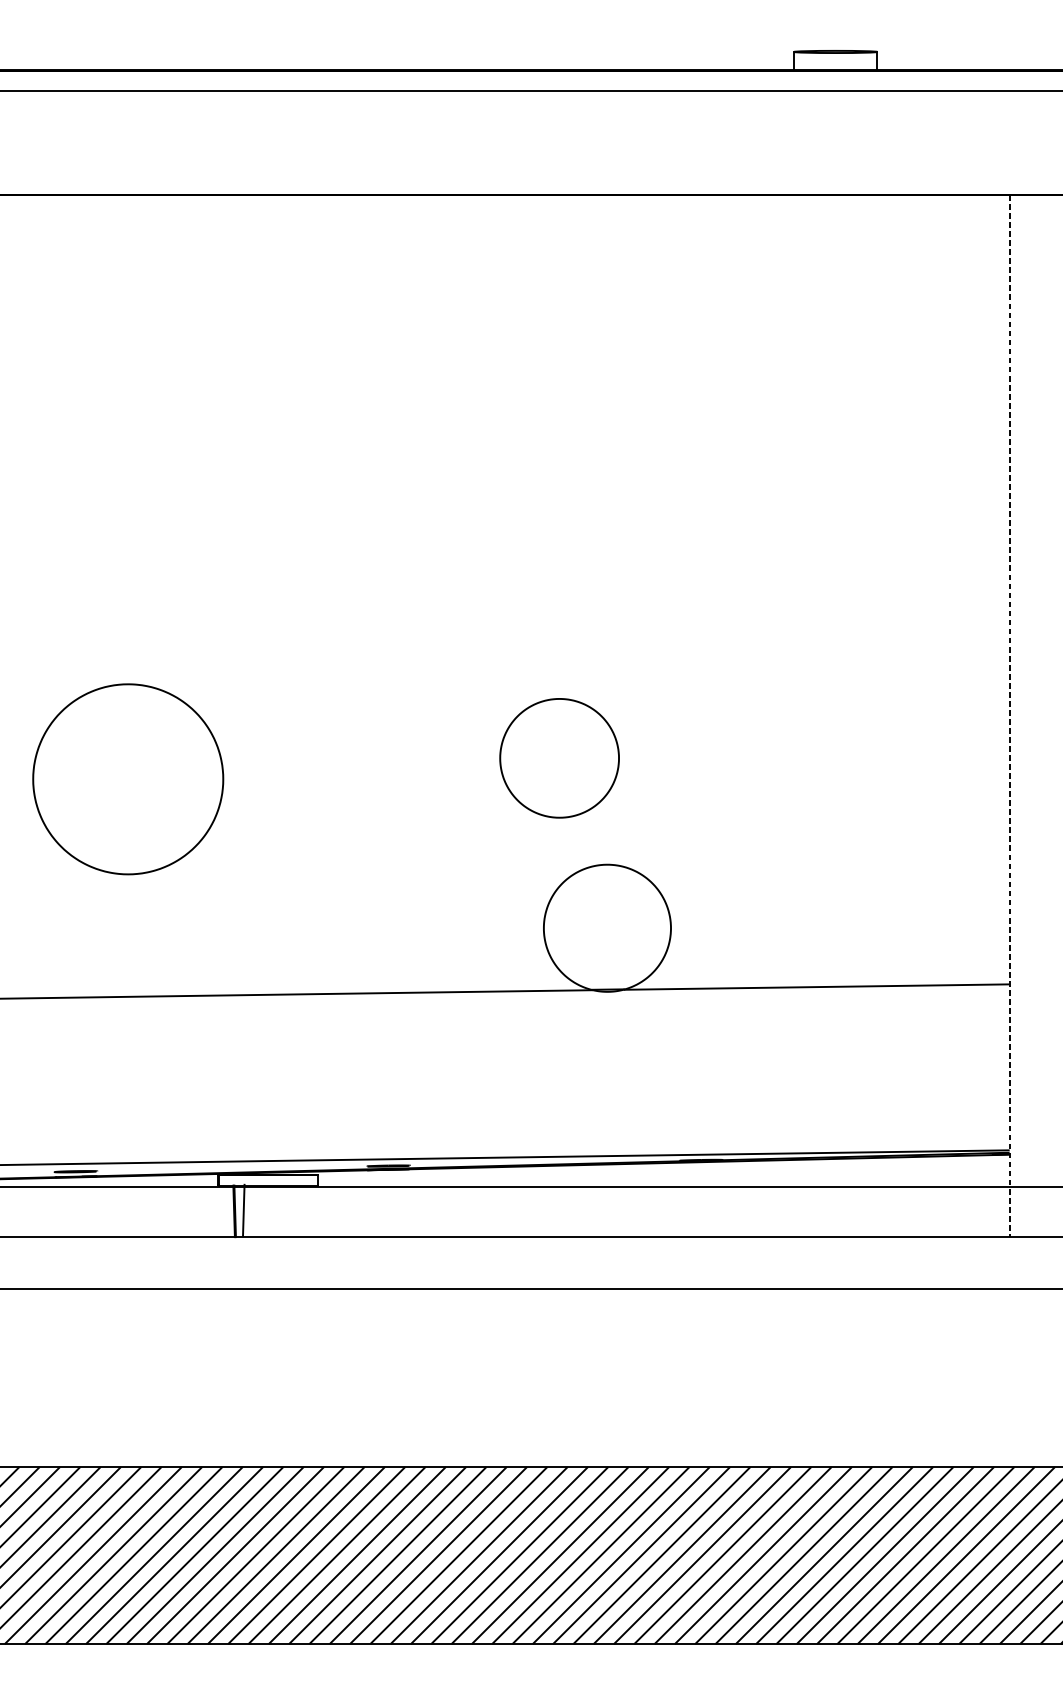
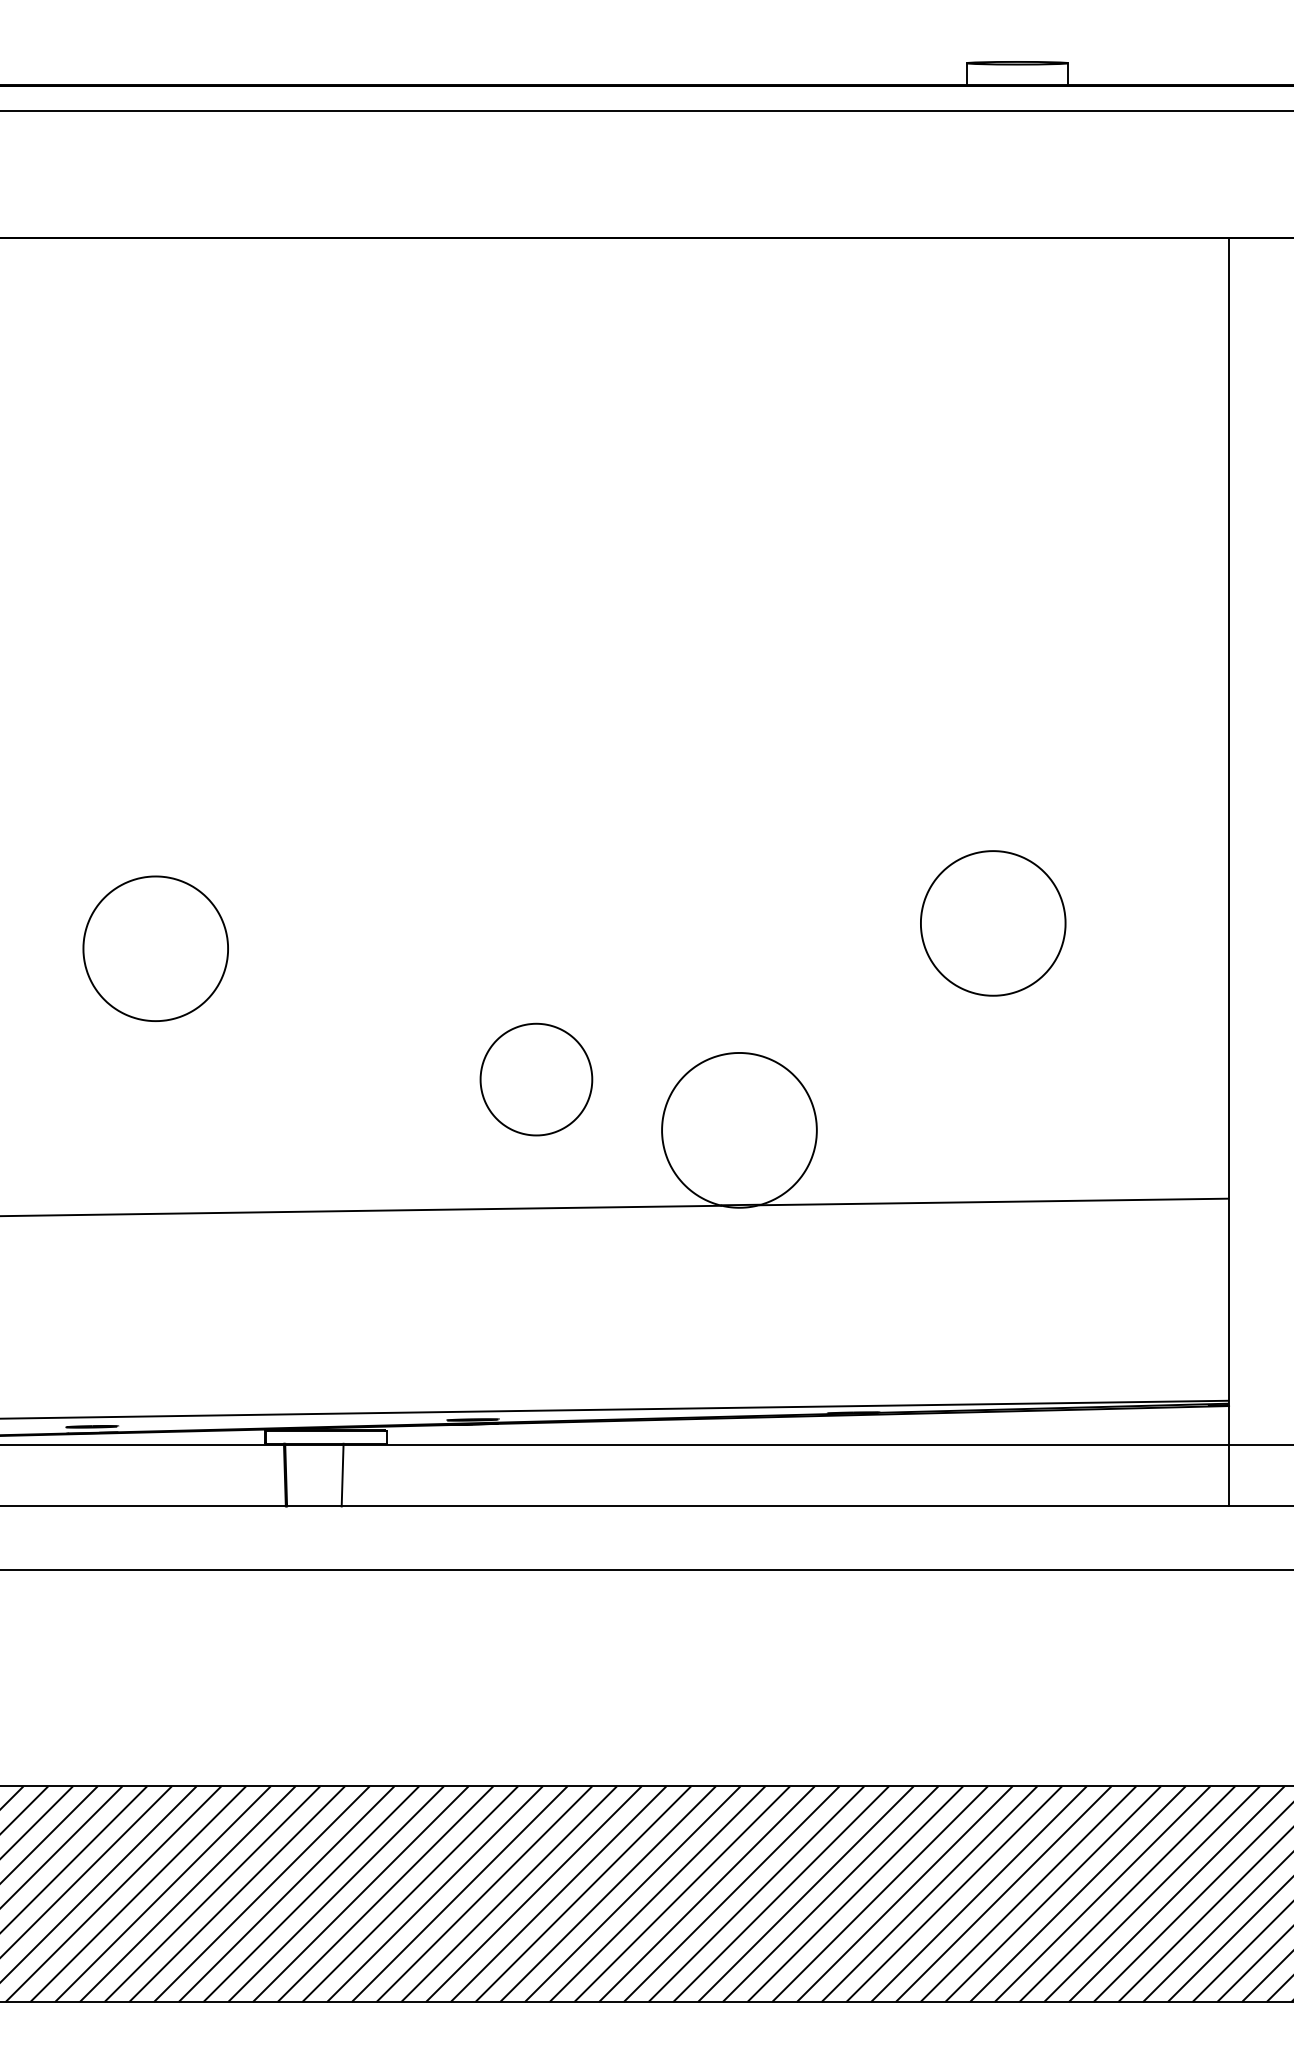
line: (1009, 716) -> (1229, 872), dashed -> solid
part: (559, 758) -> (993, 923), moved
part: (127, 778) -> (155, 948), size x0.62
part: (440, 886) -> (536, 1079), added
line: (243, 1210) -> (342, 1474), moved

